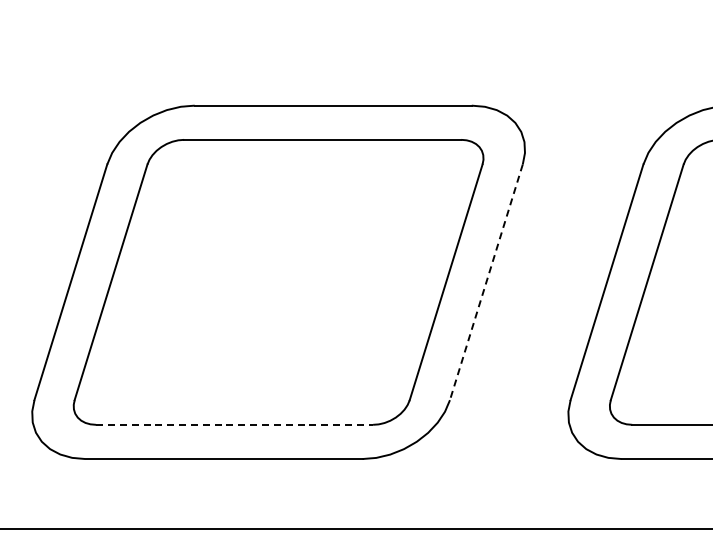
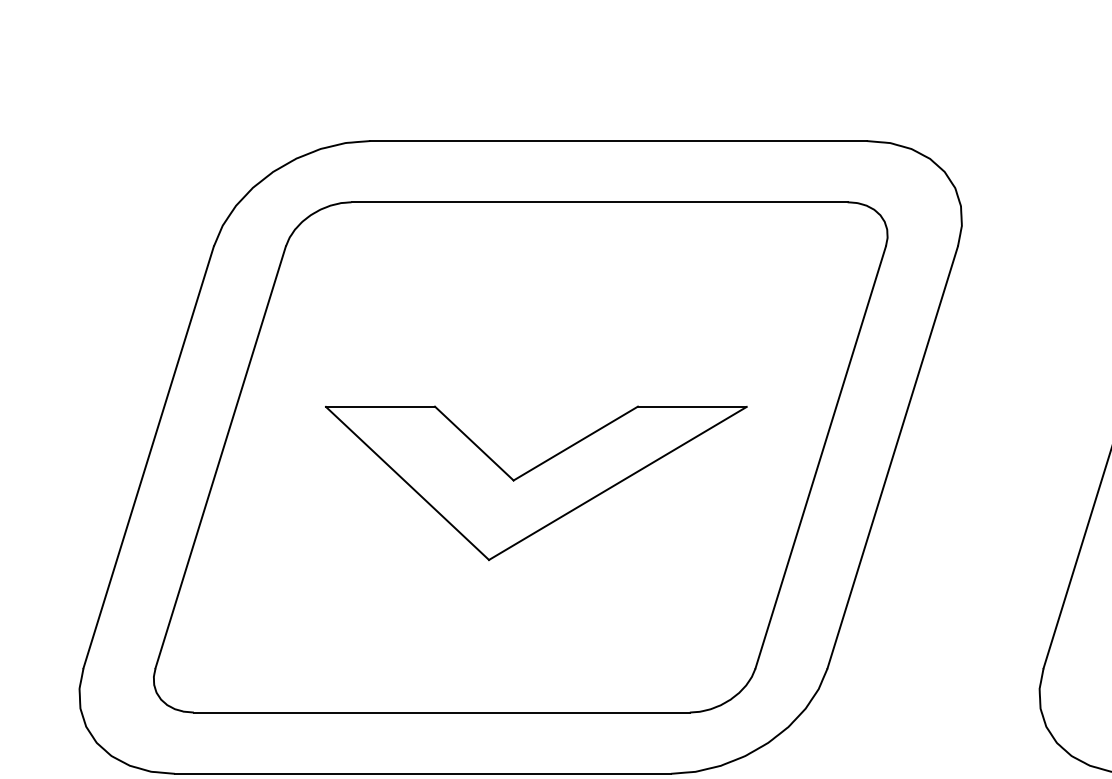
line: (486, 282) -> (892, 457), dashed -> solid
part: (286, 296) -> (534, 482), added
line: (235, 424) -> (443, 711), dashed -> solid

